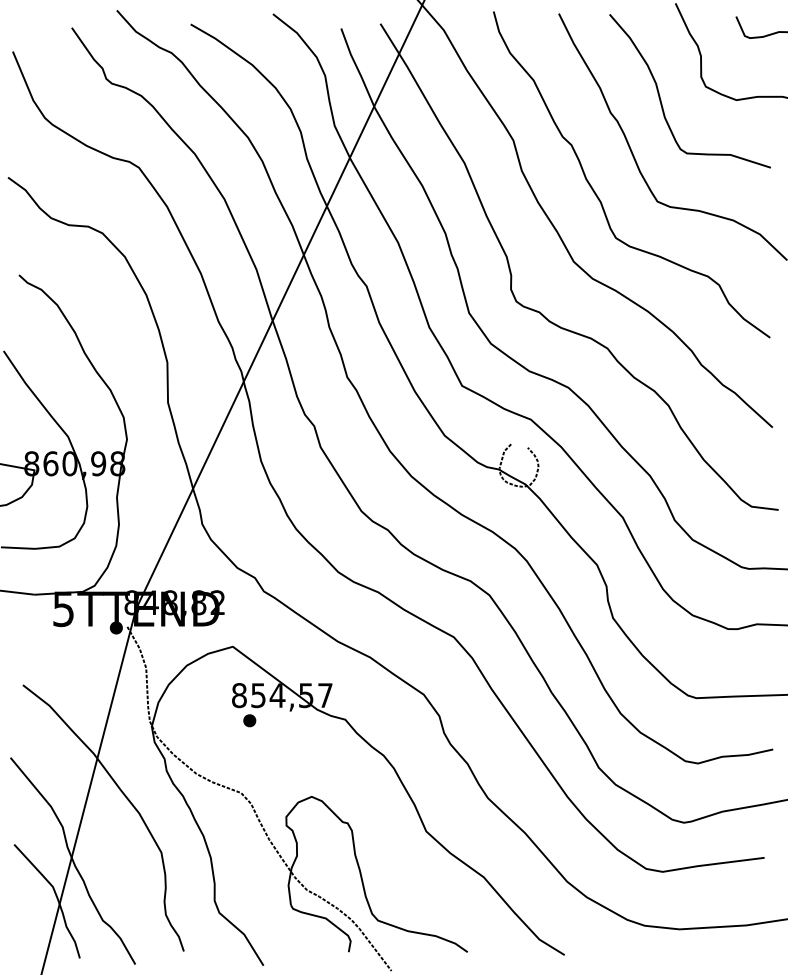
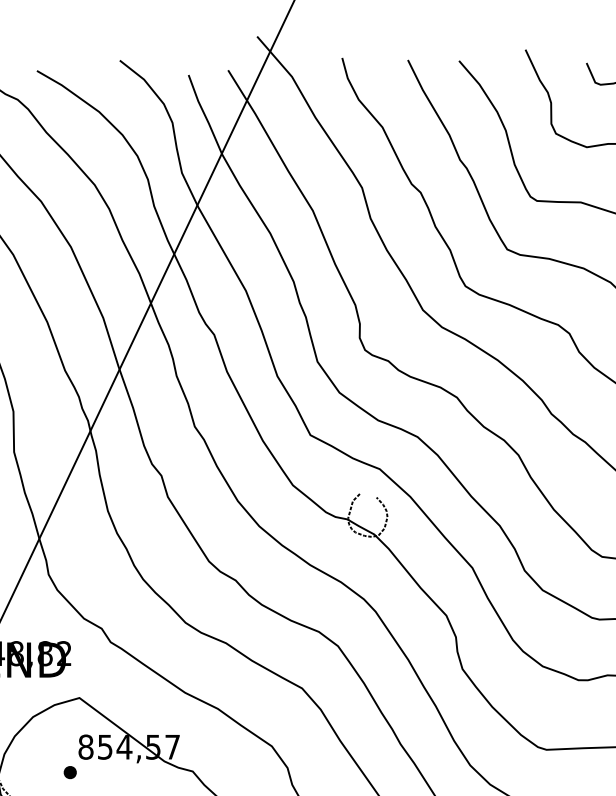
part: (249, 720) -> (70, 772), moved

